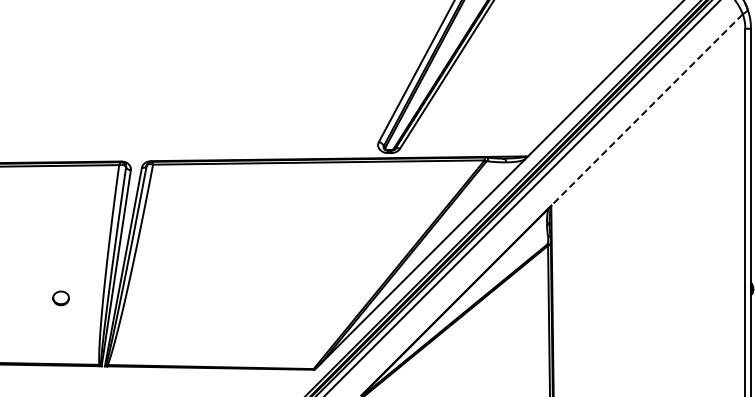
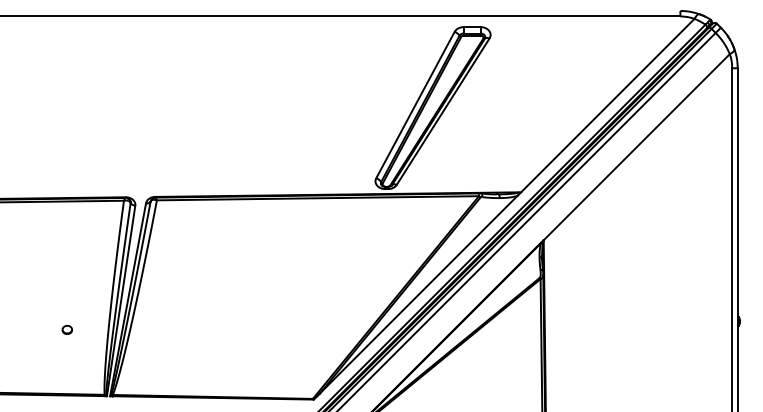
line: (646, 110) -> (636, 147), dashed -> solid
part: (60, 297) -> (66, 329), size x0.62

